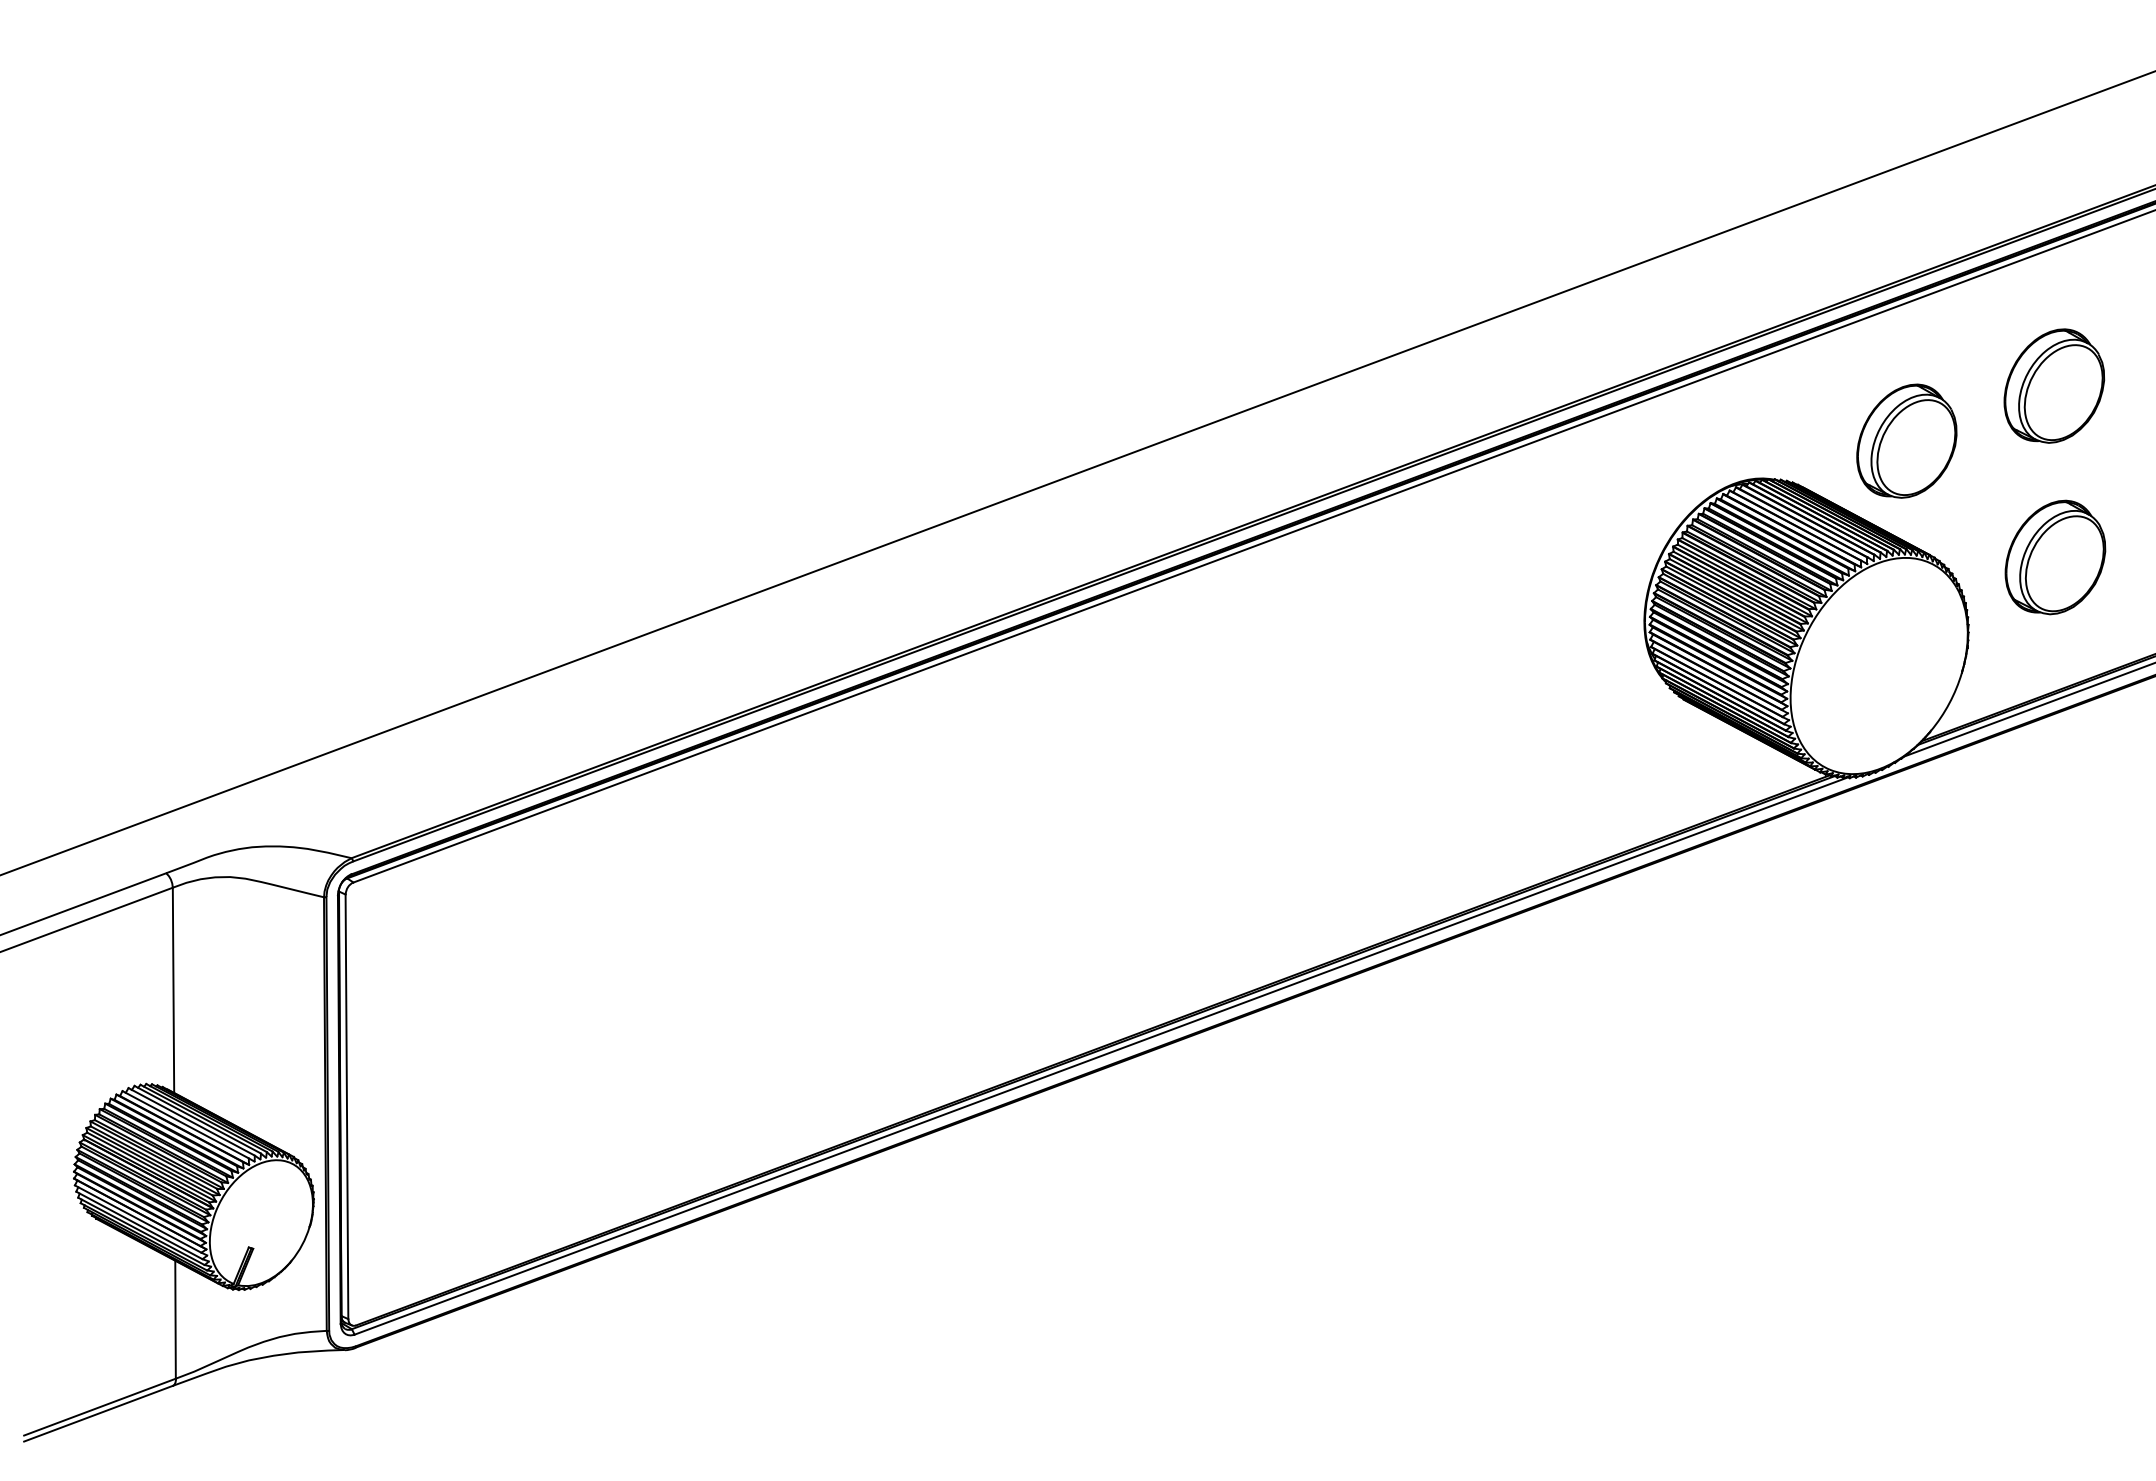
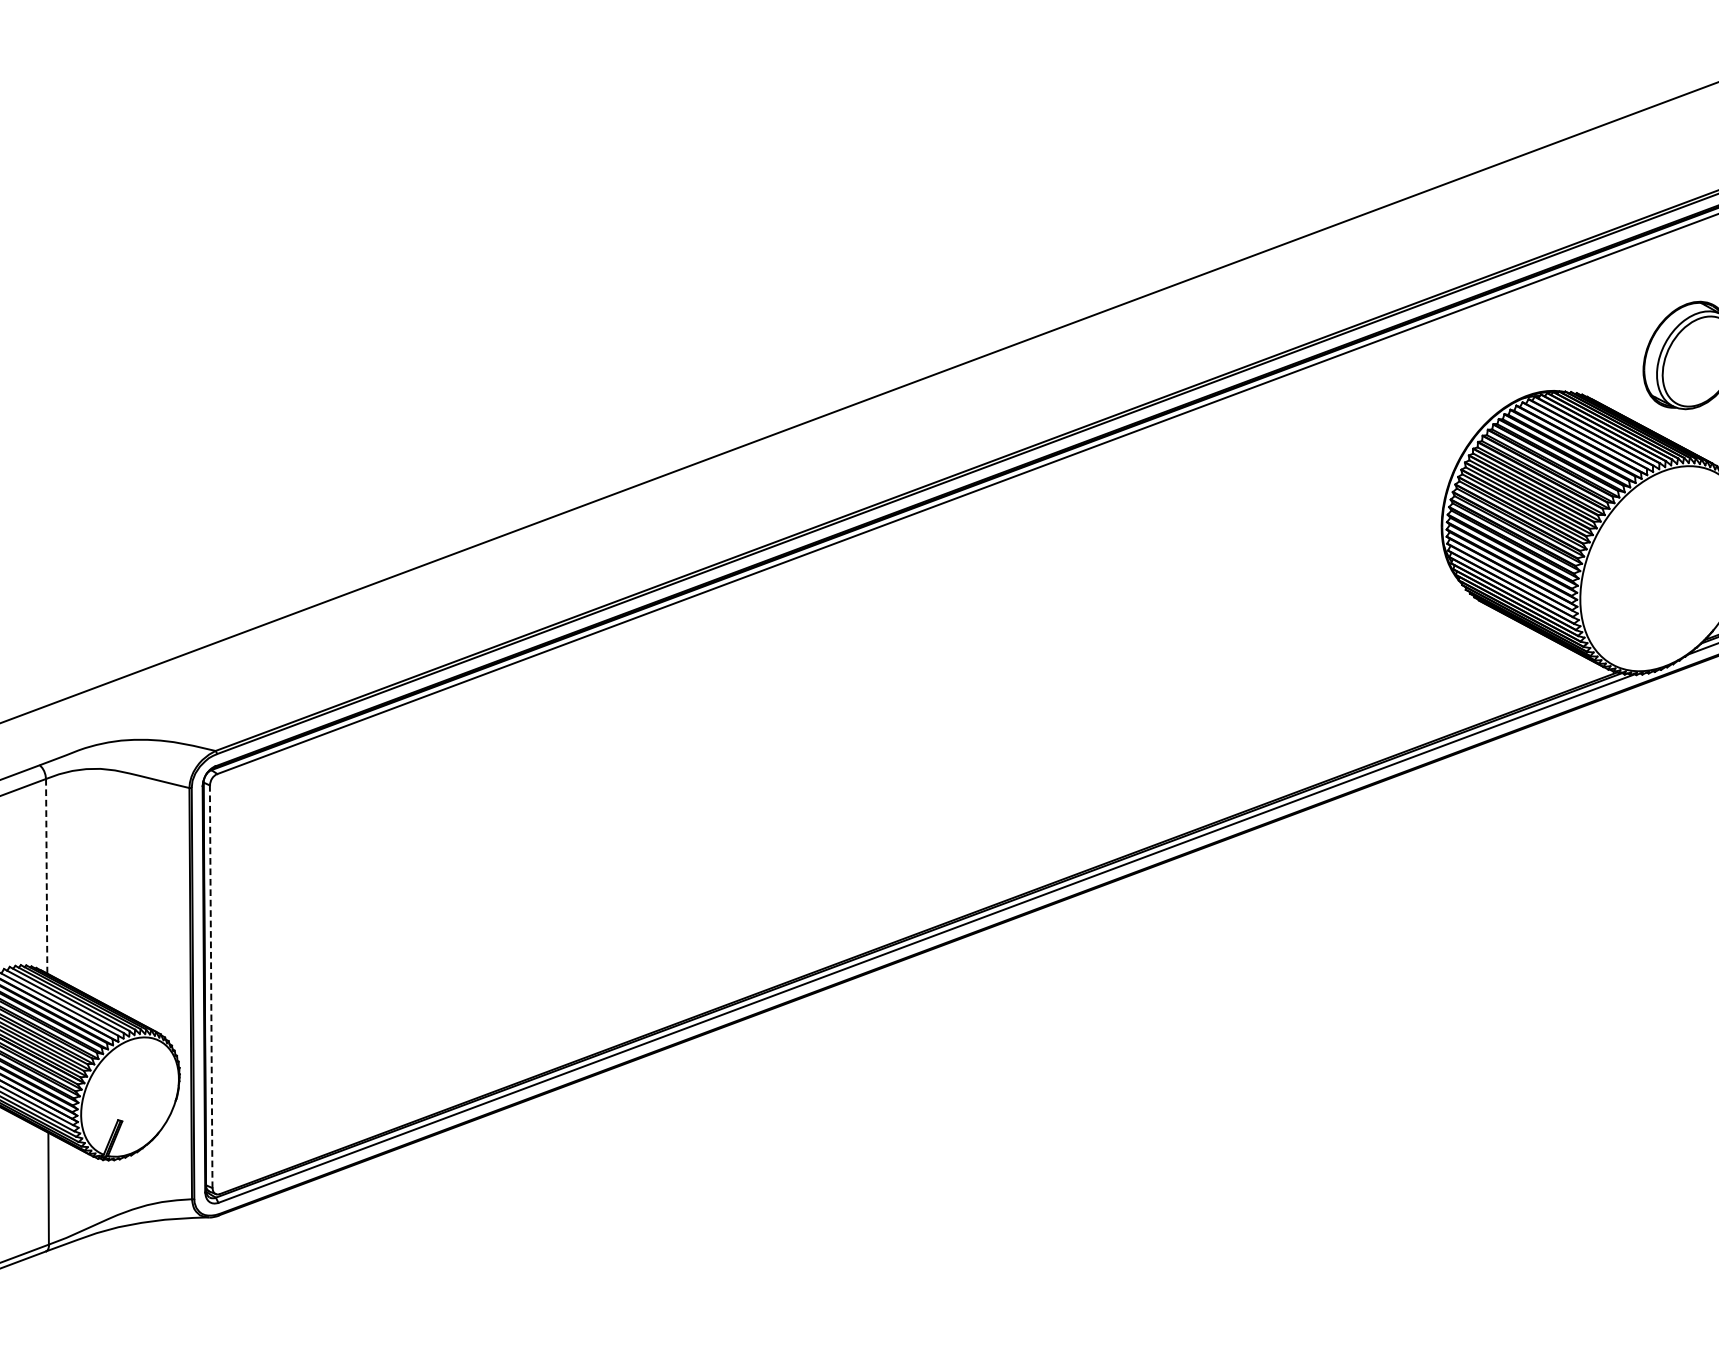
line: (173, 990) -> (46, 876), solid -> dashed
line: (346, 1106) -> (210, 986), solid -> dashed

